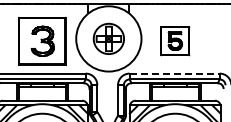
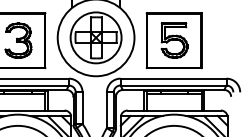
part: (108, 38) -> (95, 37), size x1.43
part: (174, 40) -> (173, 39), size x1.67
line: (175, 73) -> (174, 78), dashed -> solid

